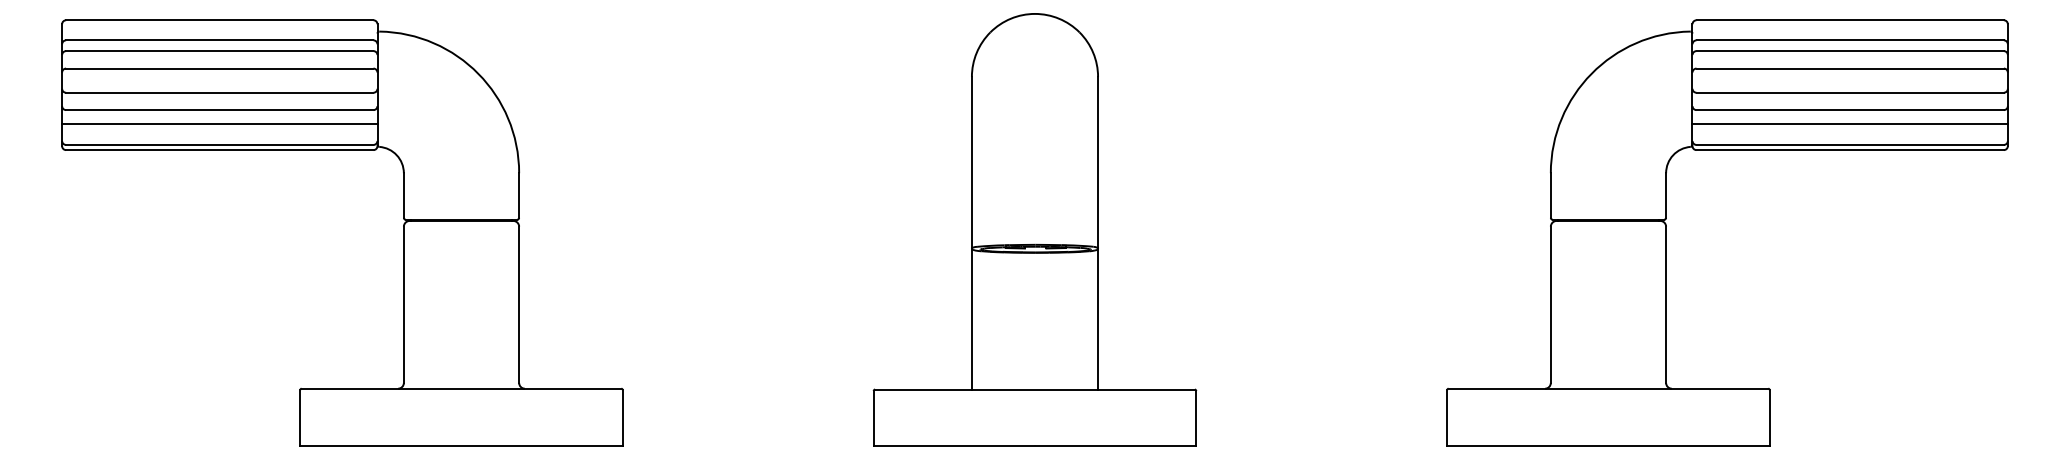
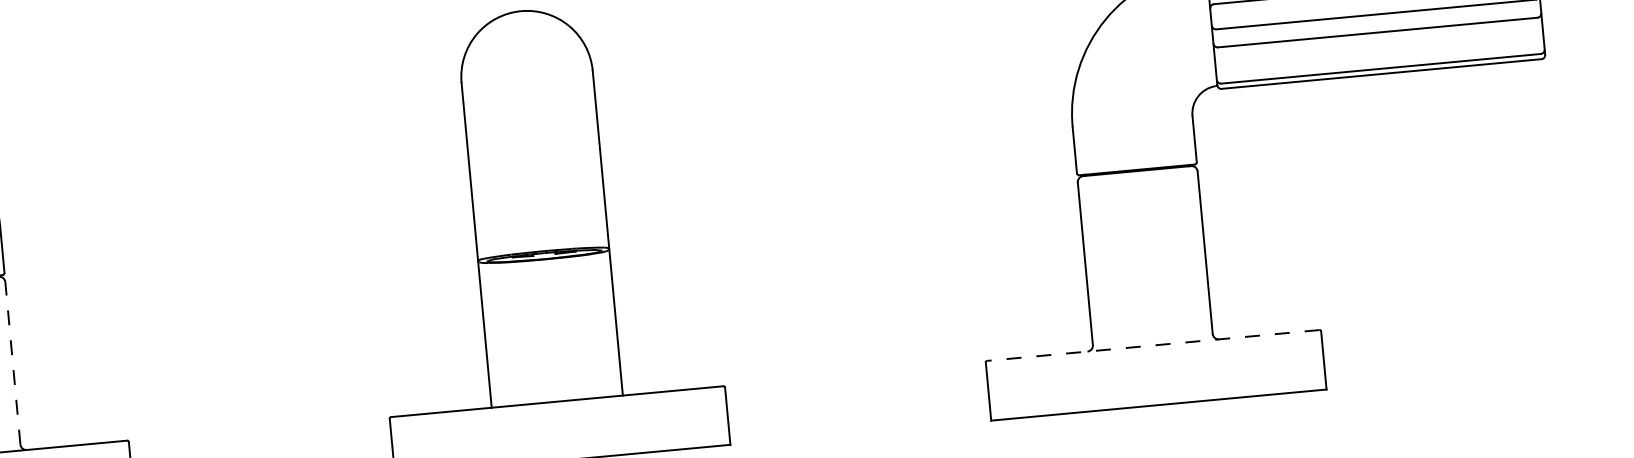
line: (1849, 124) -> (1378, 47), removed
line: (519, 304) -> (13, 362), solid -> dashed
line: (1608, 388) -> (1153, 345), solid -> dashed

